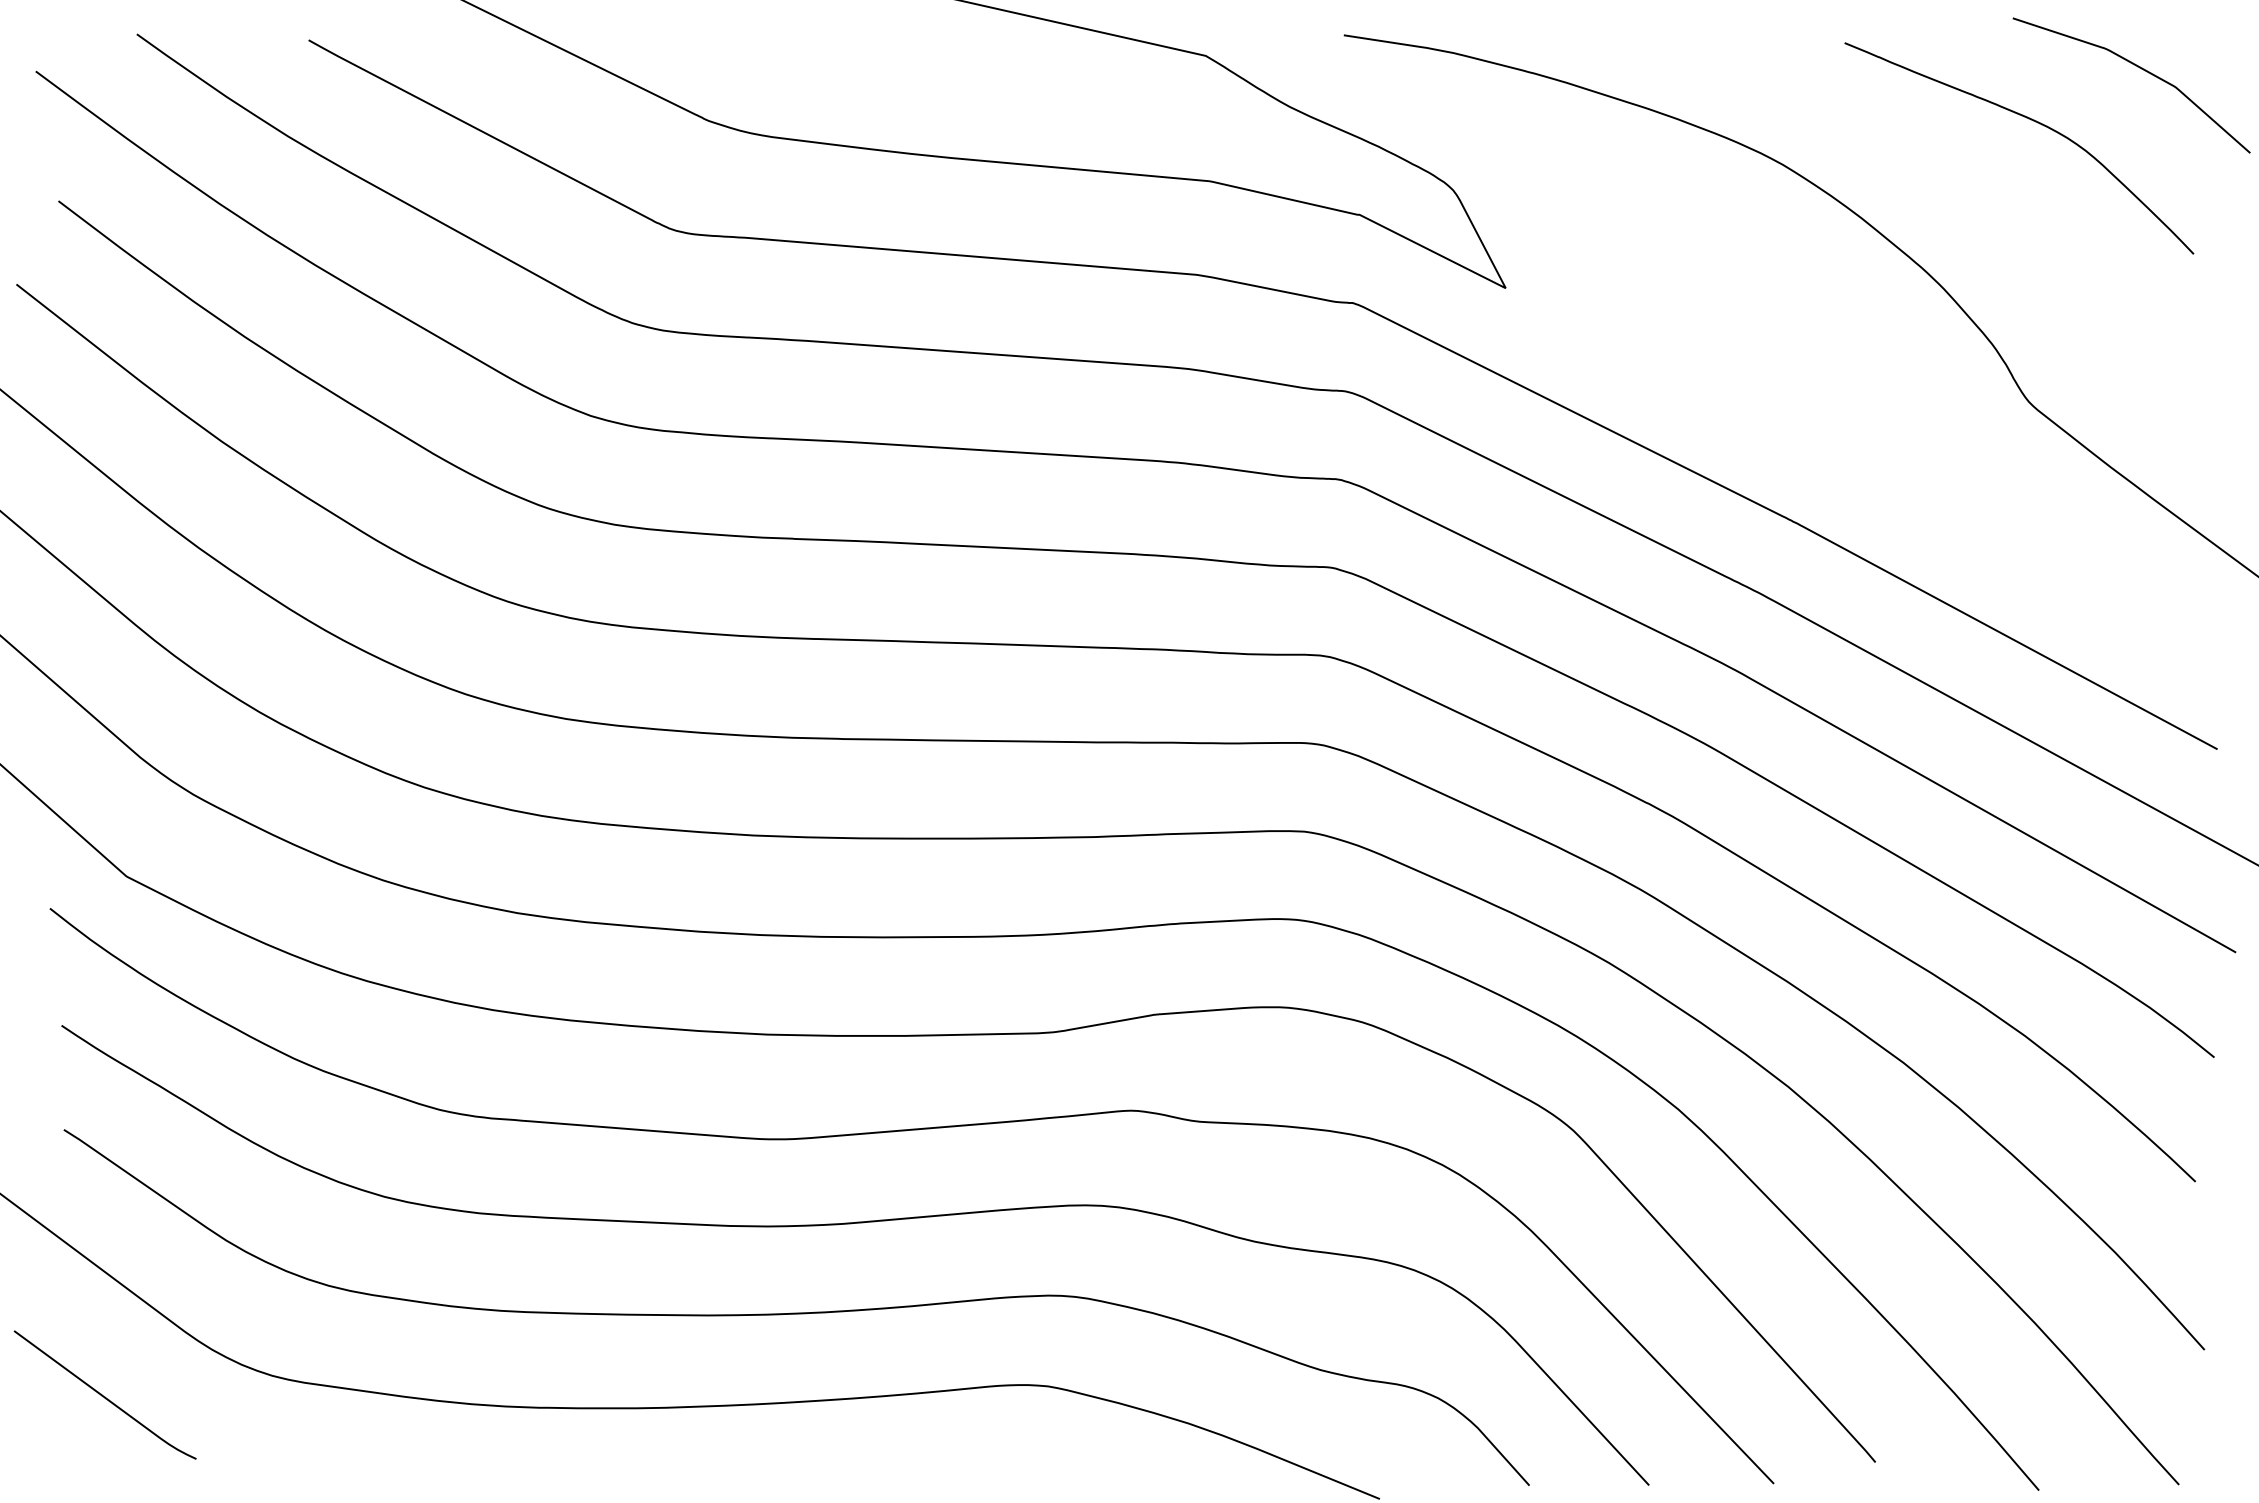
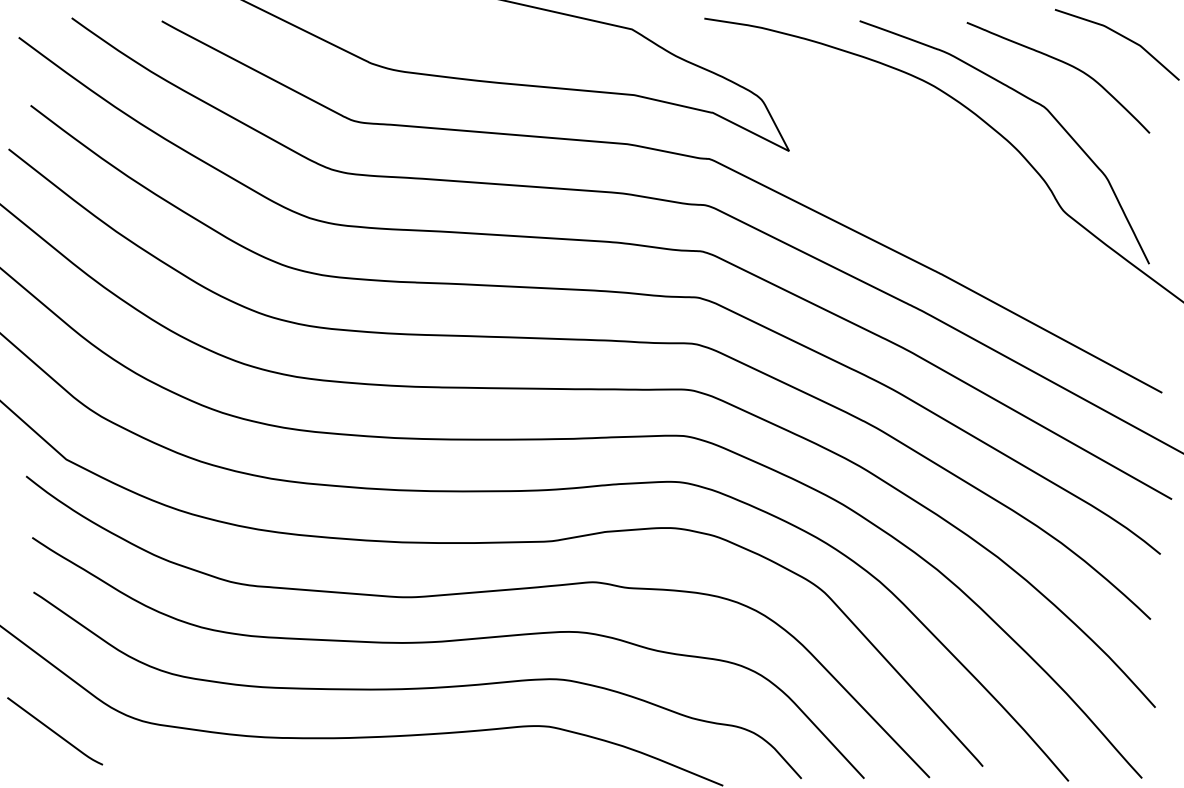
curve: (1958, 187) -> (1026, 98), added

